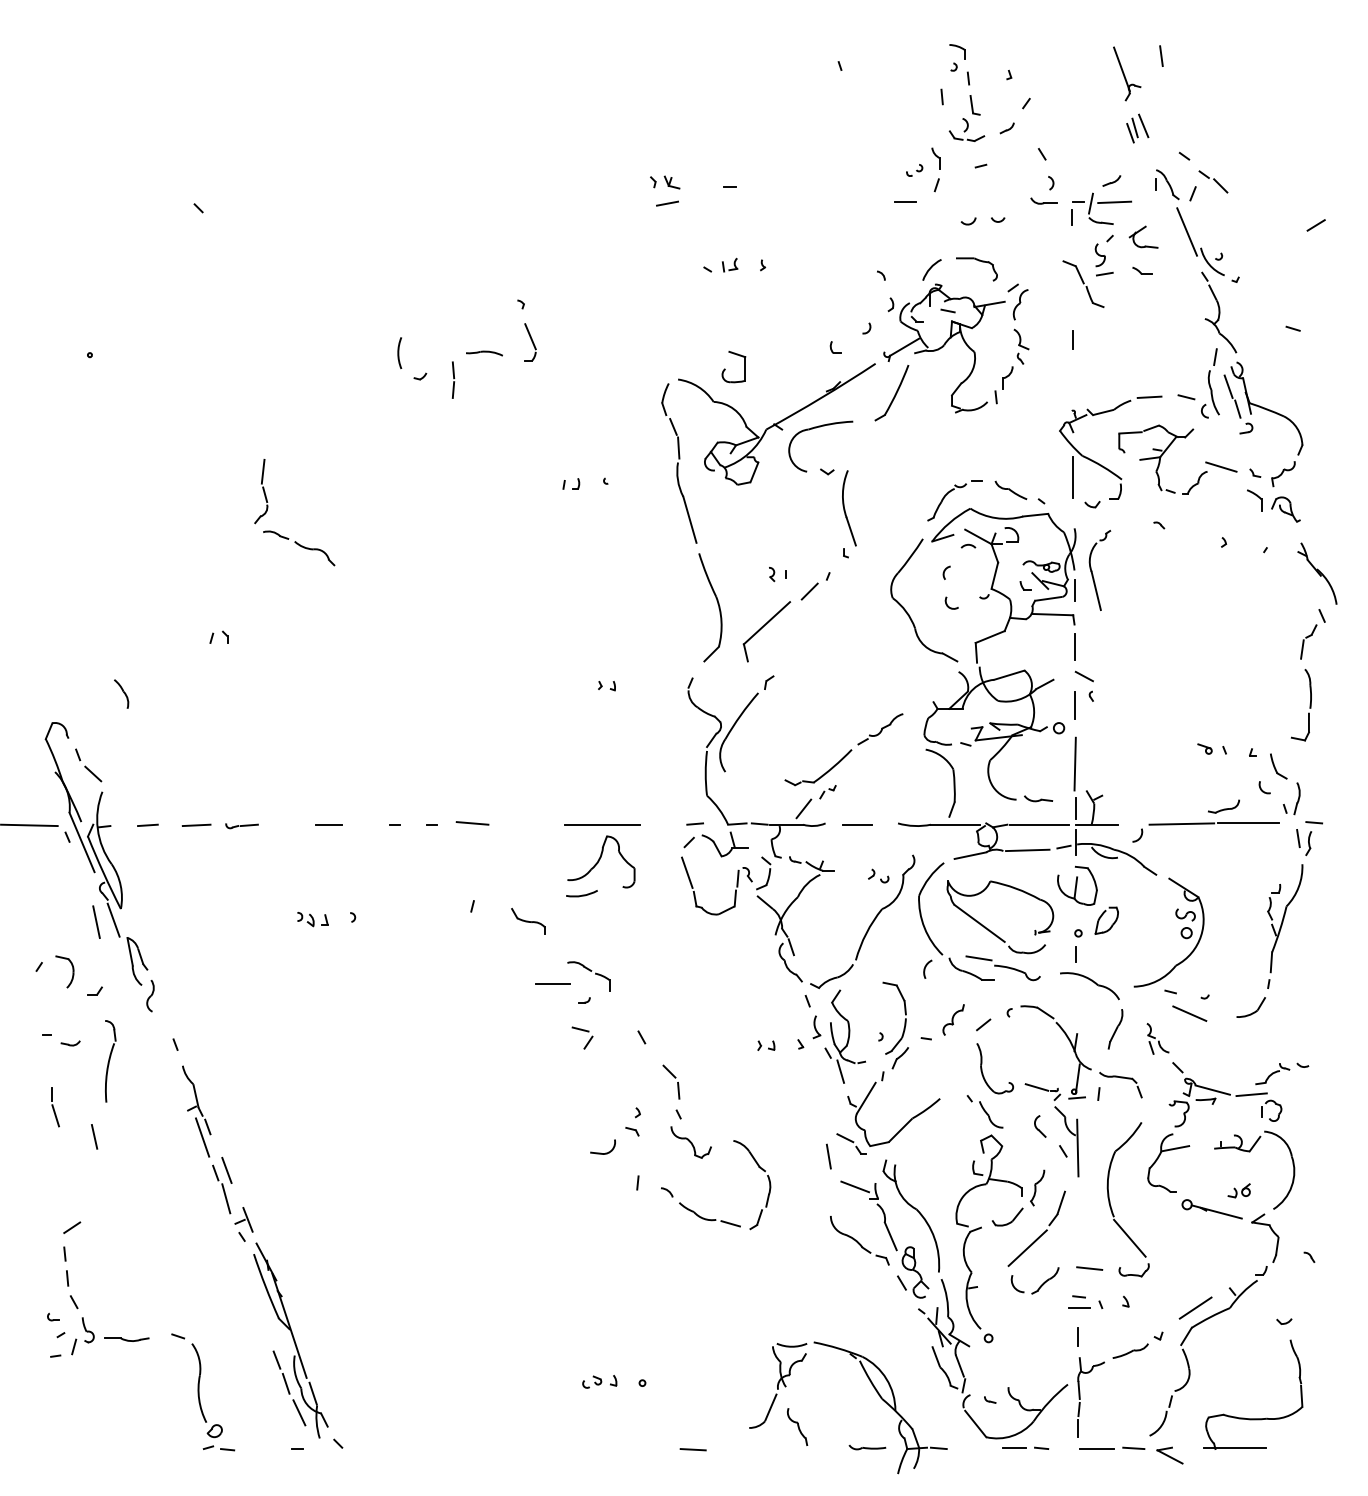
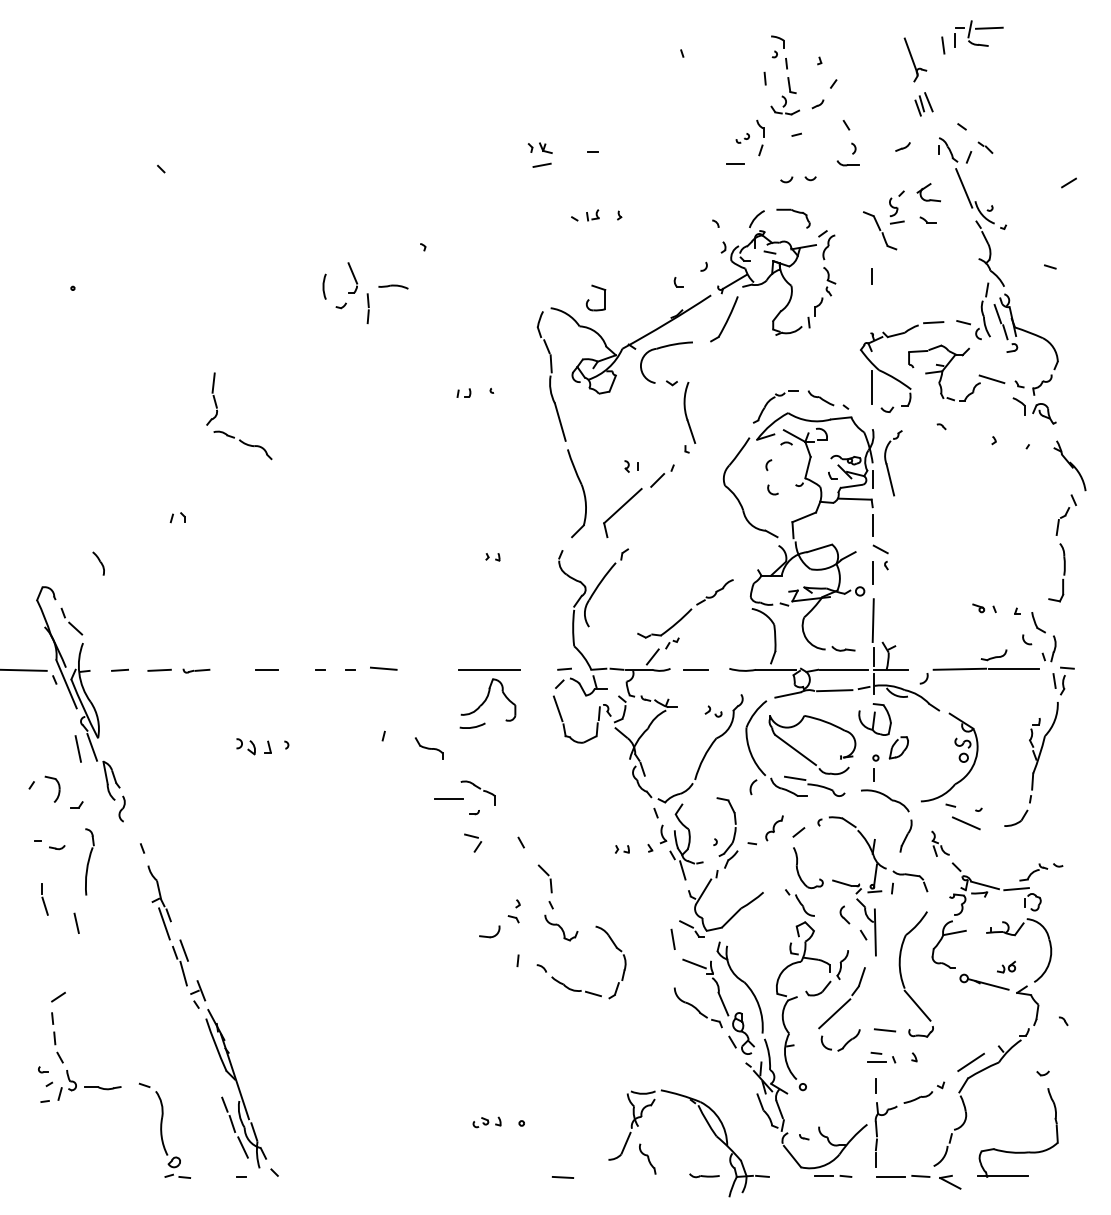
part: (1213, 181) -> (985, 147), size x0.6
part: (1101, 208) -> (978, 33), moved
part: (530, 341) -> (352, 277), moved
part: (312, 919) -> (253, 746), size x1.4

